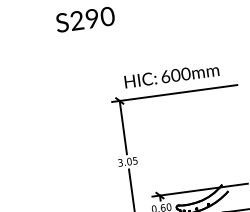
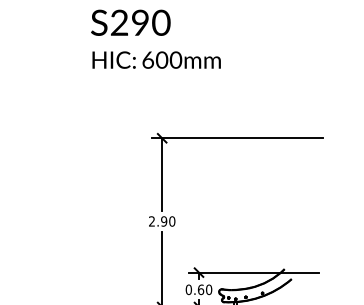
text: (171, 75) -> (156, 59), moved
text: (128, 161) -> (162, 221), 3.05 -> 2.90

